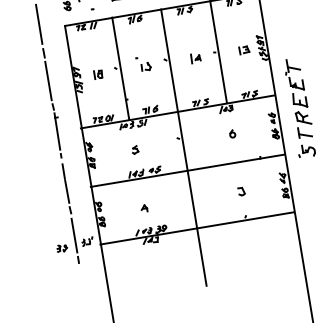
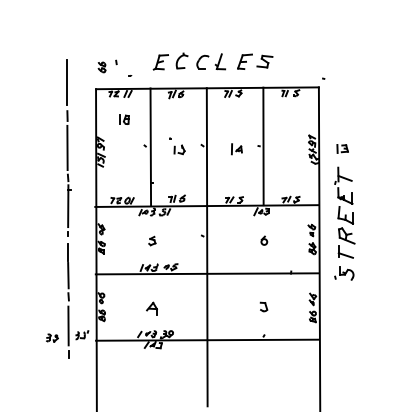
part: (244, 49) -> (342, 148), moved
part: (98, 74) -> (124, 119), moved
part: (143, 207) -> (151, 307), size x1.6

